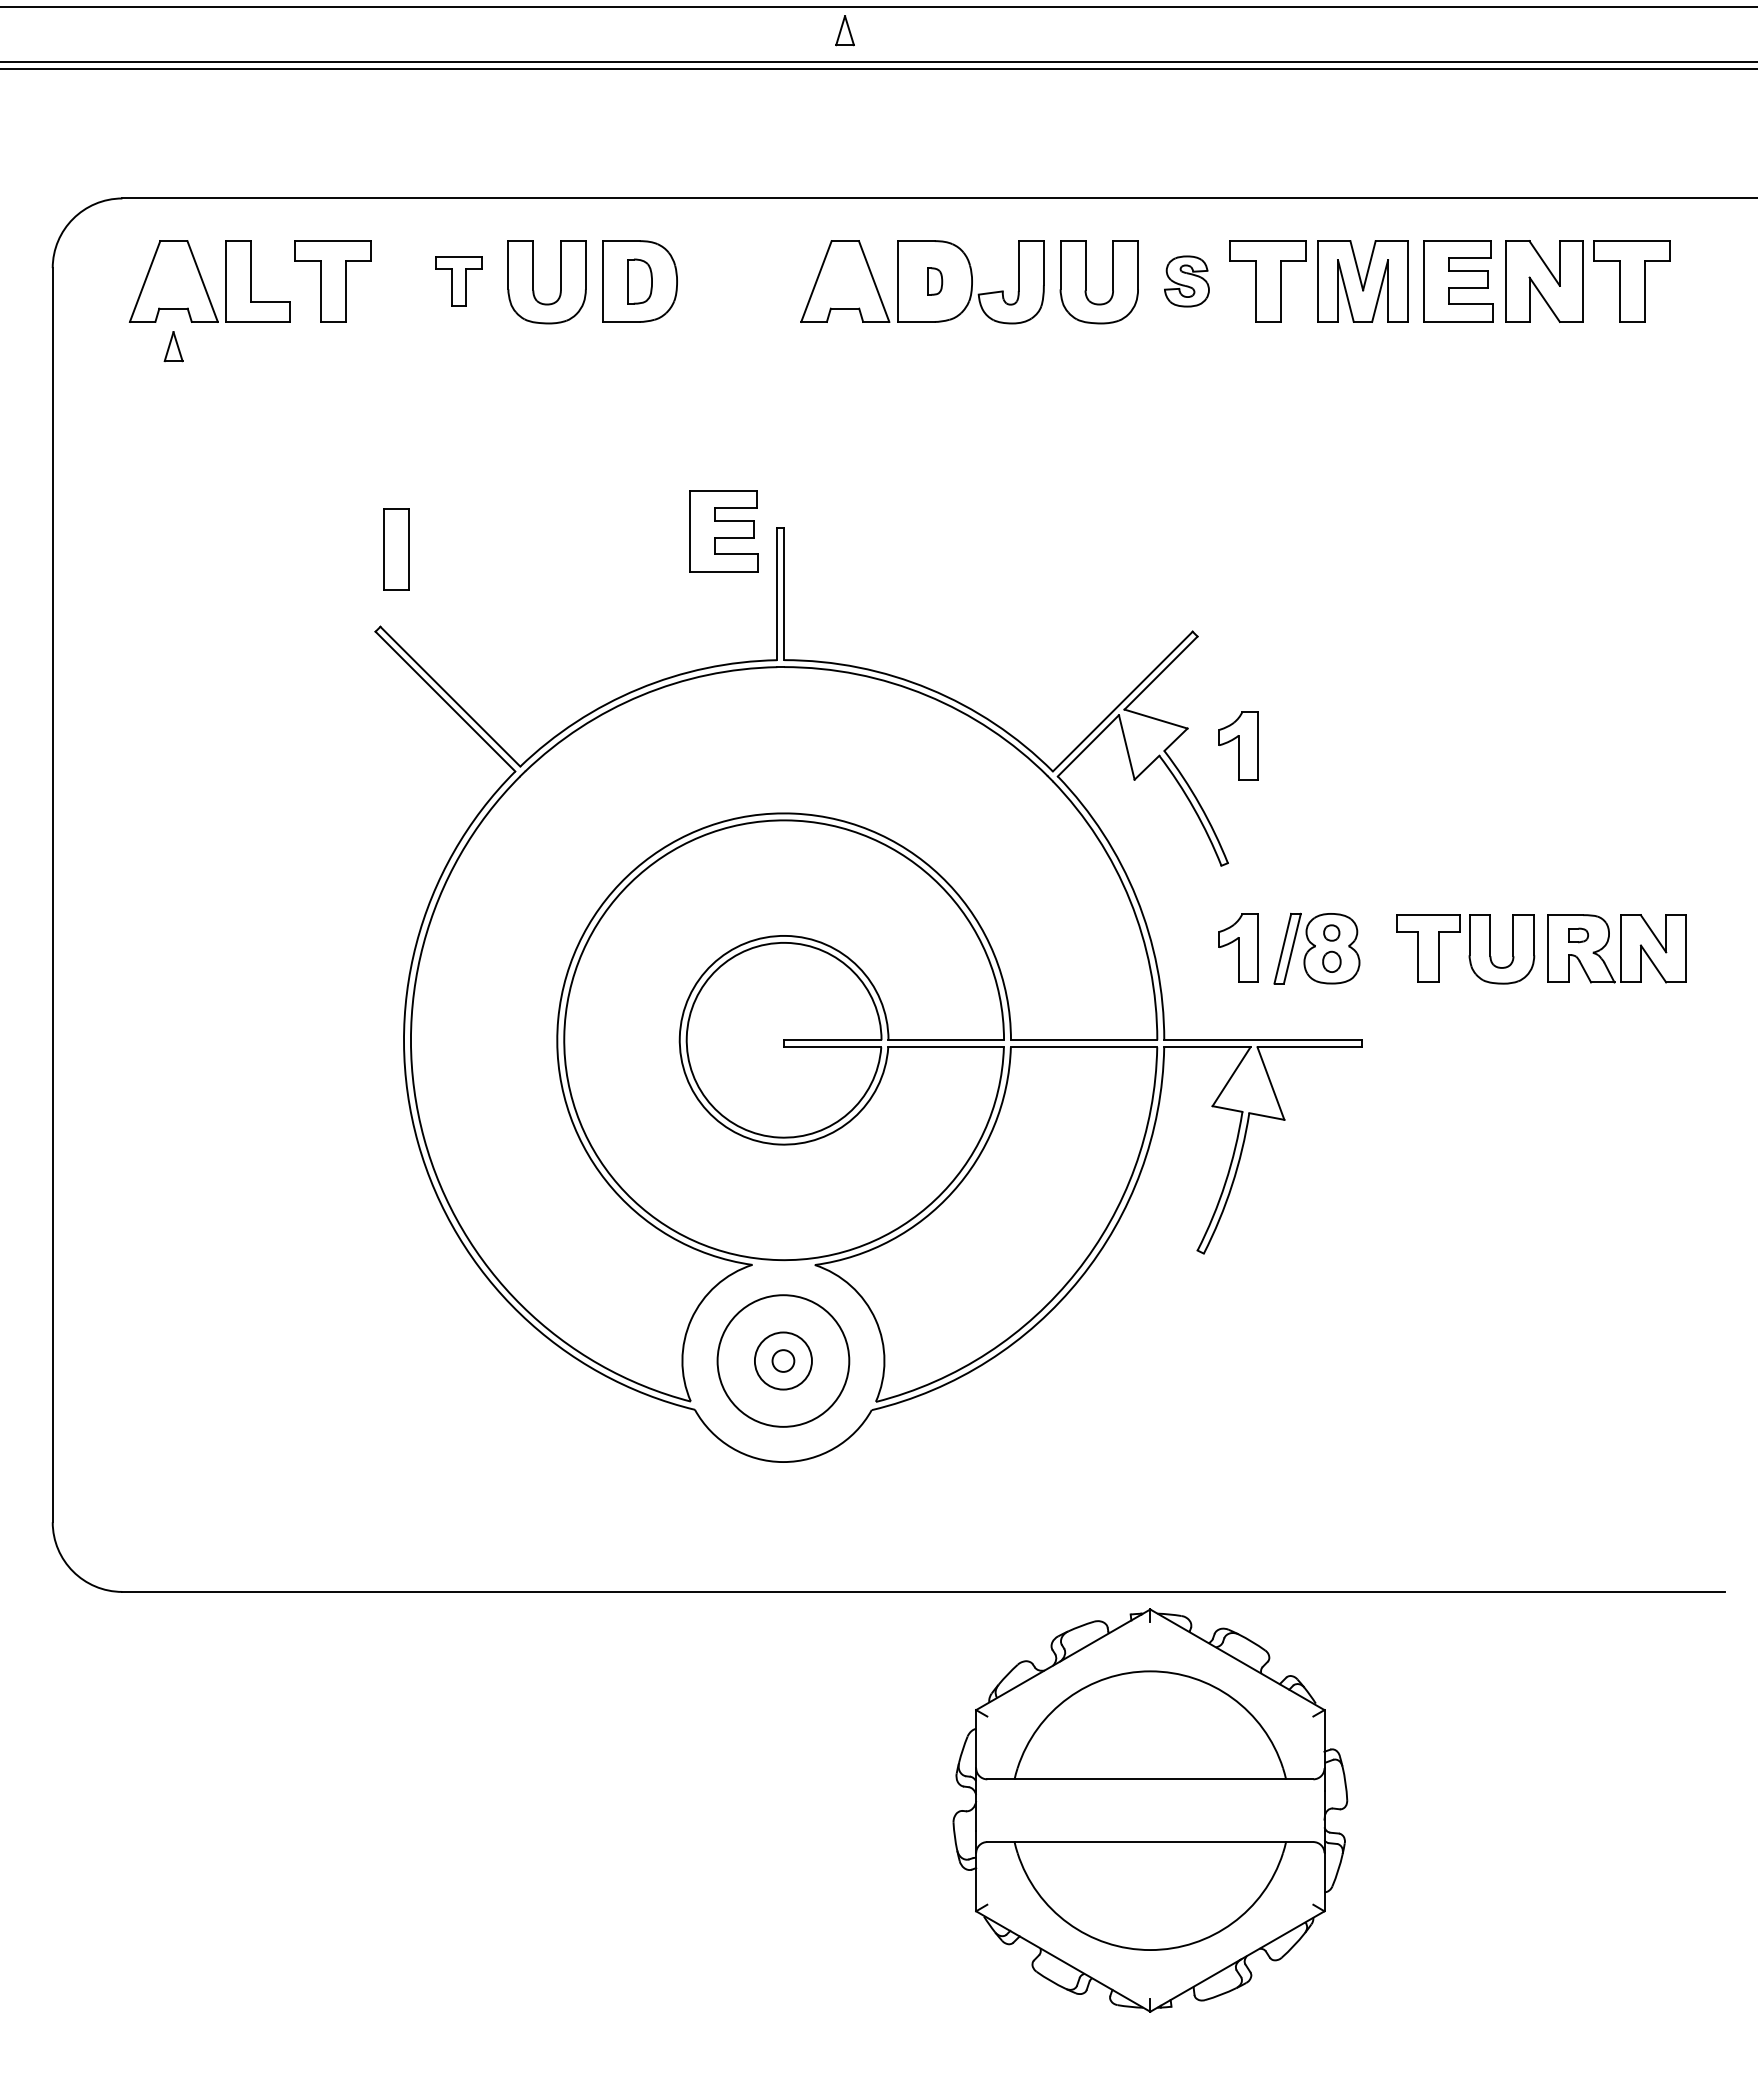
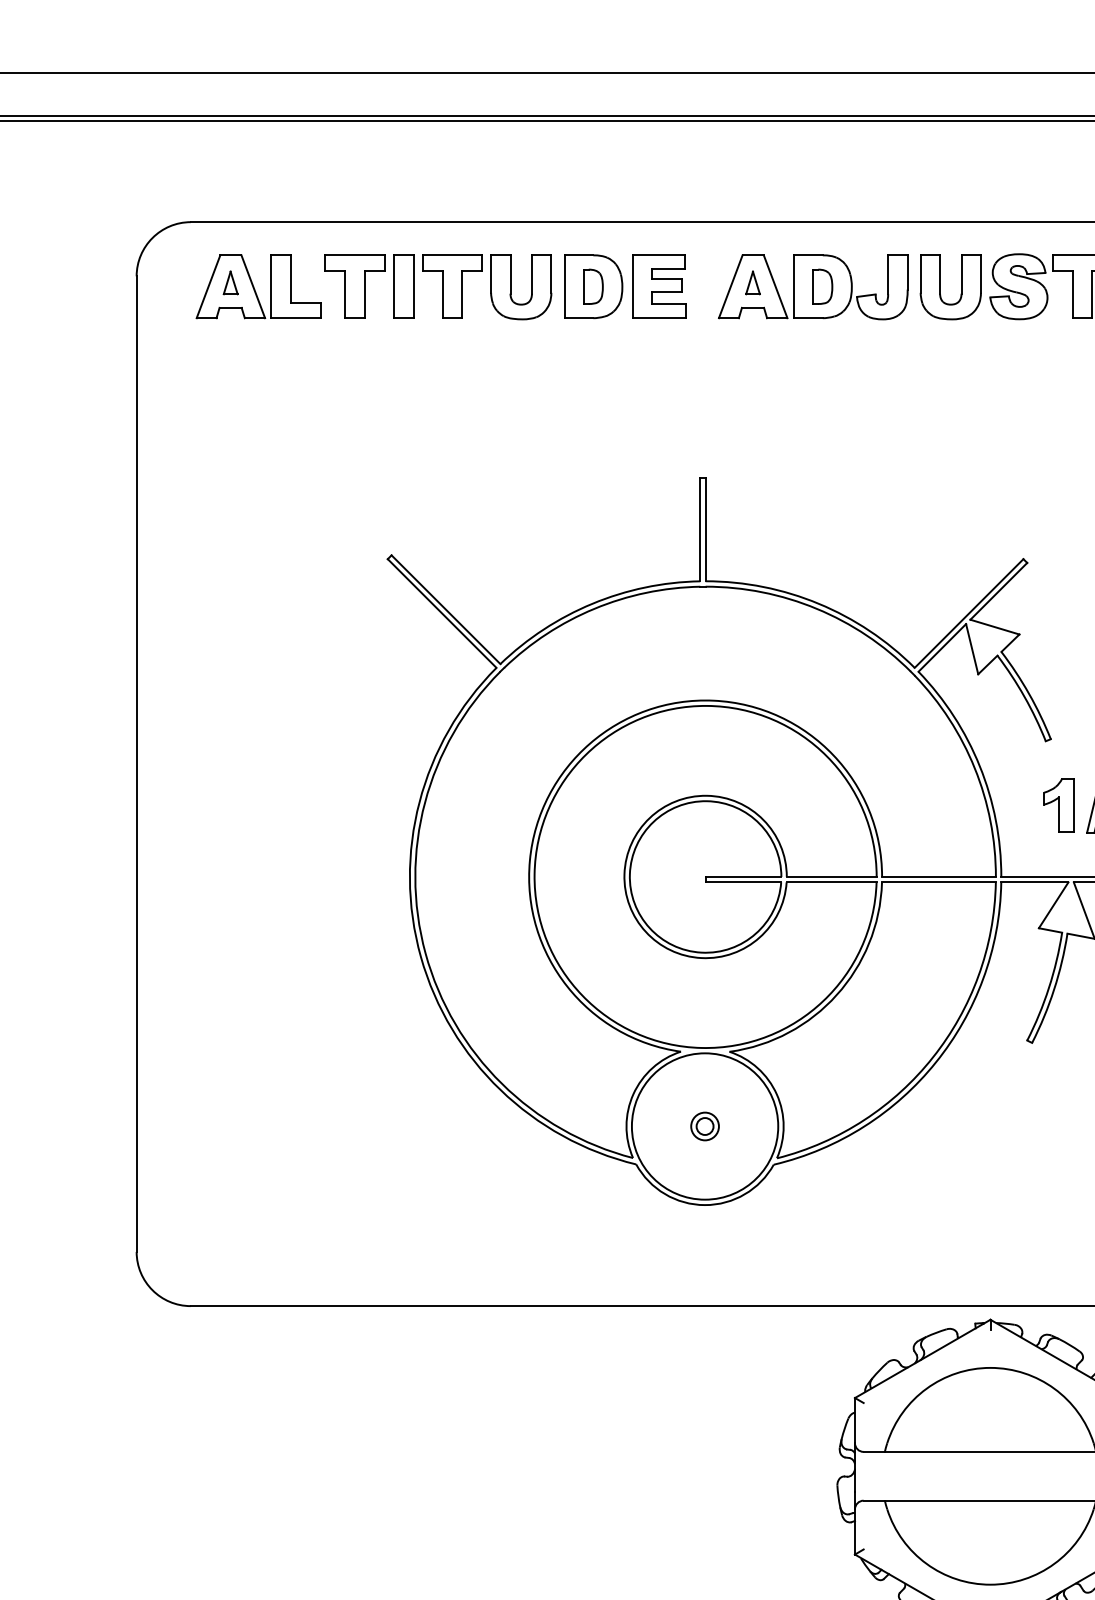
part: (844, 30) -> (752, 282), moved
part: (458, 281) -> (452, 286), size x1.67
part: (934, 281) -> (822, 286), size x1.67
part: (1186, 281) -> (1018, 286), size x1.67
part: (173, 346) -> (230, 282), moved
part: (723, 531) -> (658, 286), moved
part: (396, 549) -> (404, 286), moved
part: (1238, 745) -> (1059, 647), removed
circle: (783, 1360) -> (705, 1126), size x0.62
circle: (783, 1360) -> (705, 1126), size x1.43

